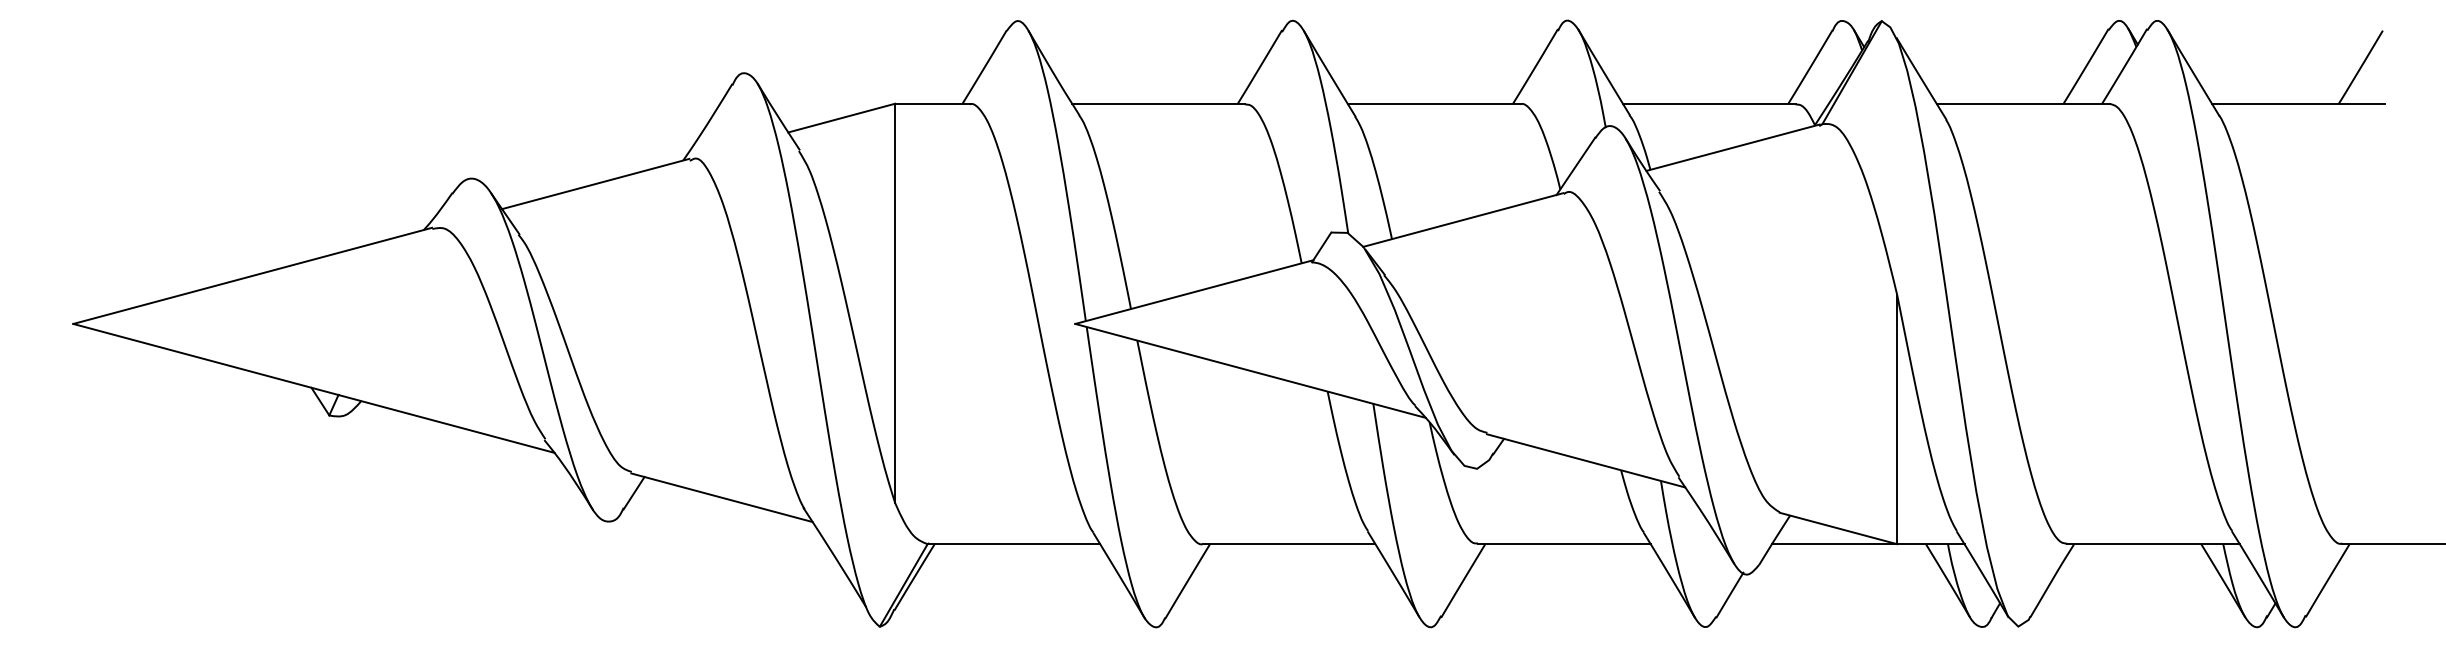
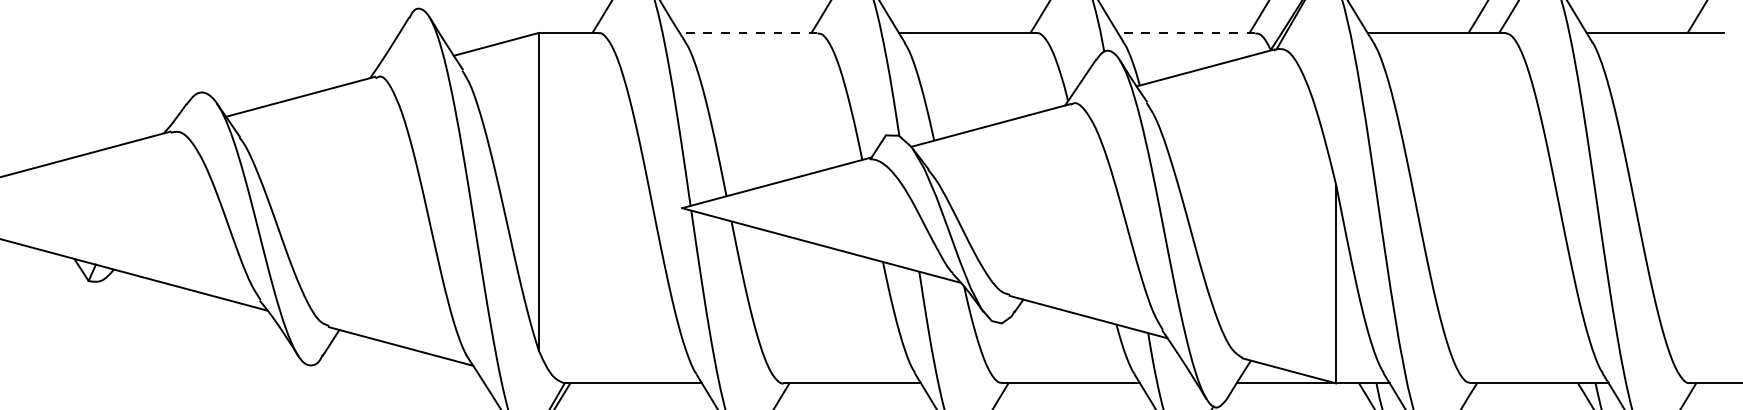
line: (1158, 103) -> (748, 32), solid -> dashed
line: (1708, 103) -> (1186, 32), solid -> dashed

